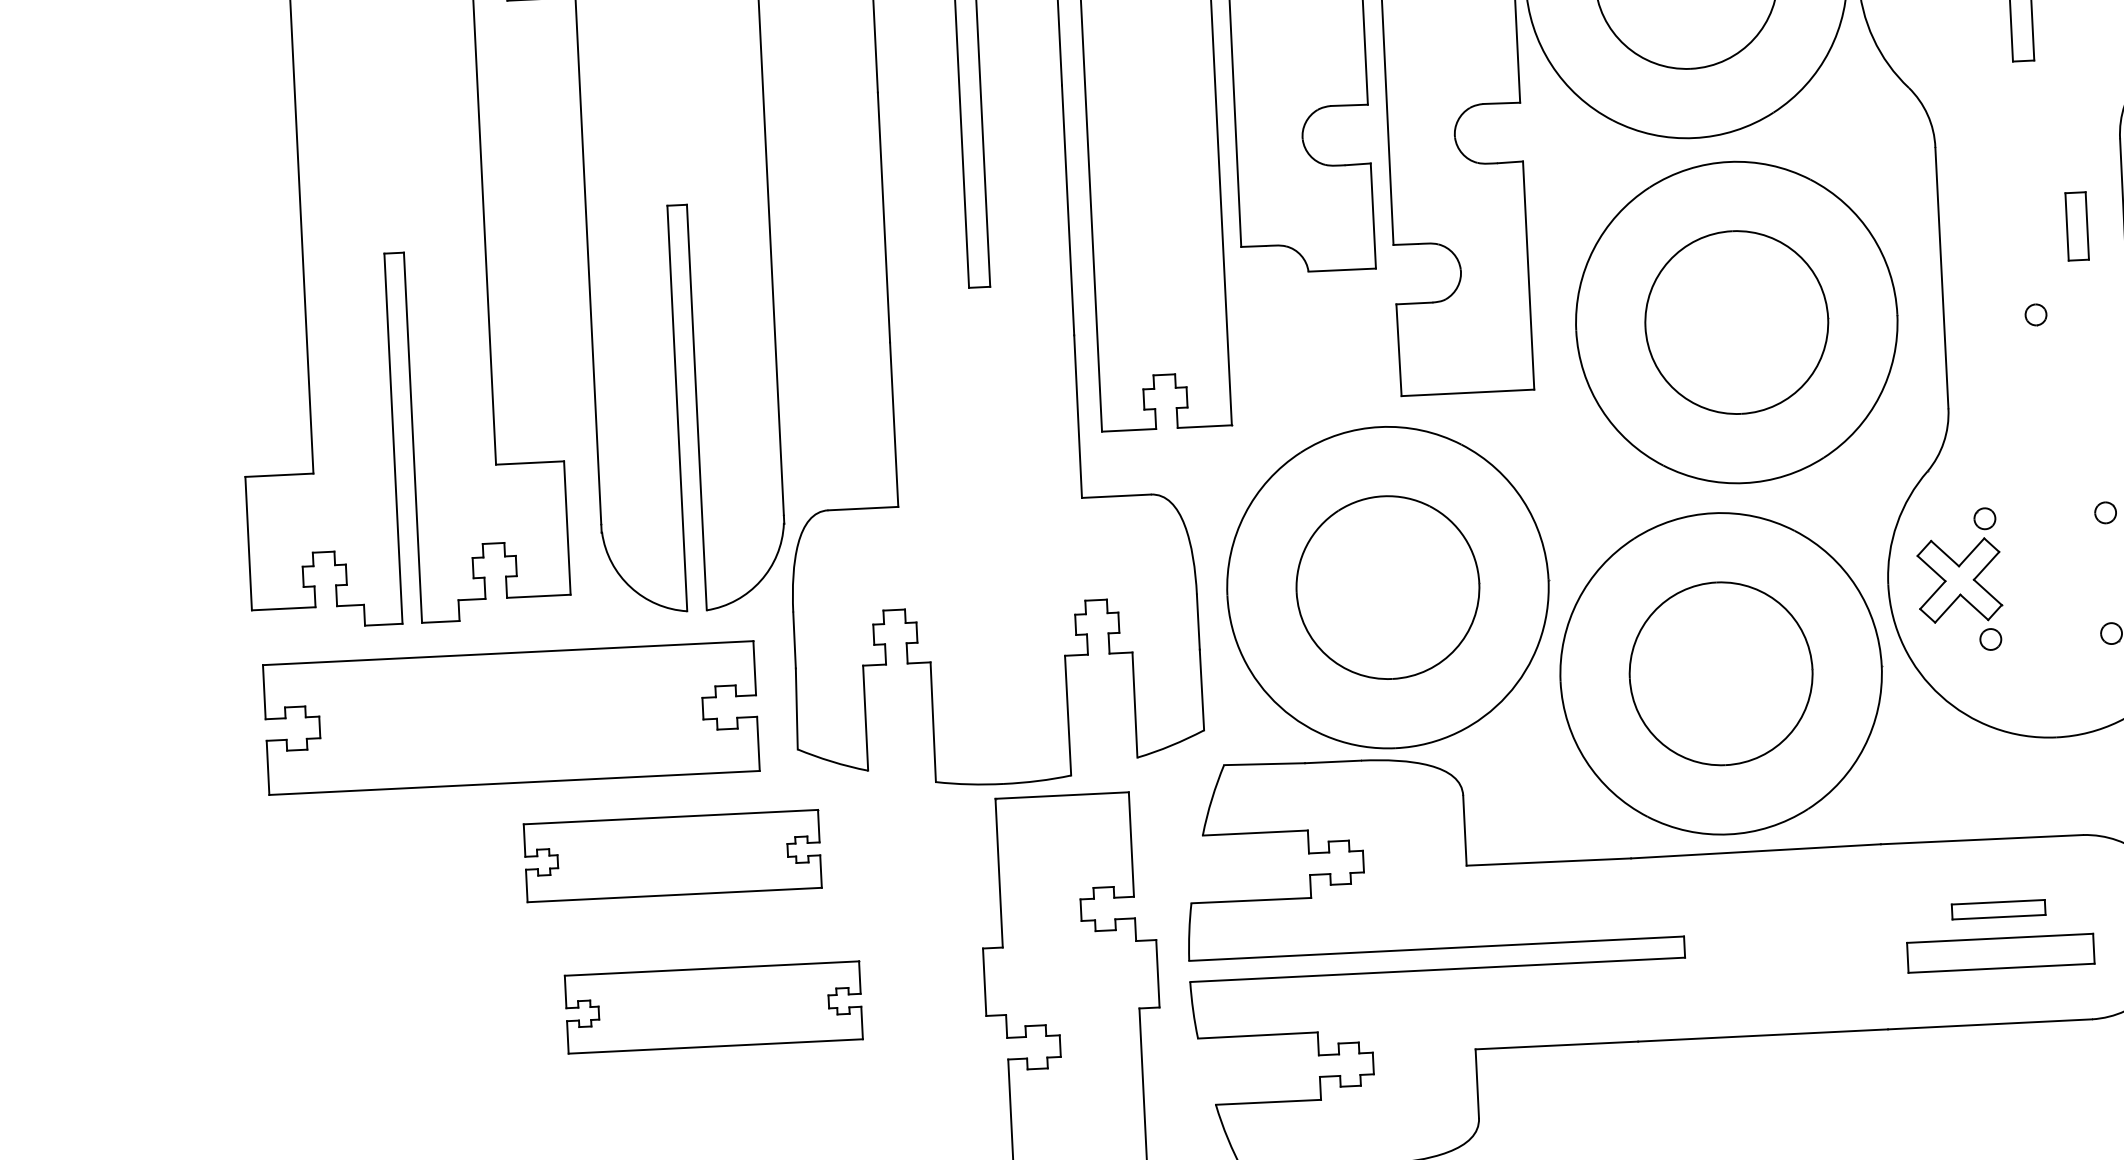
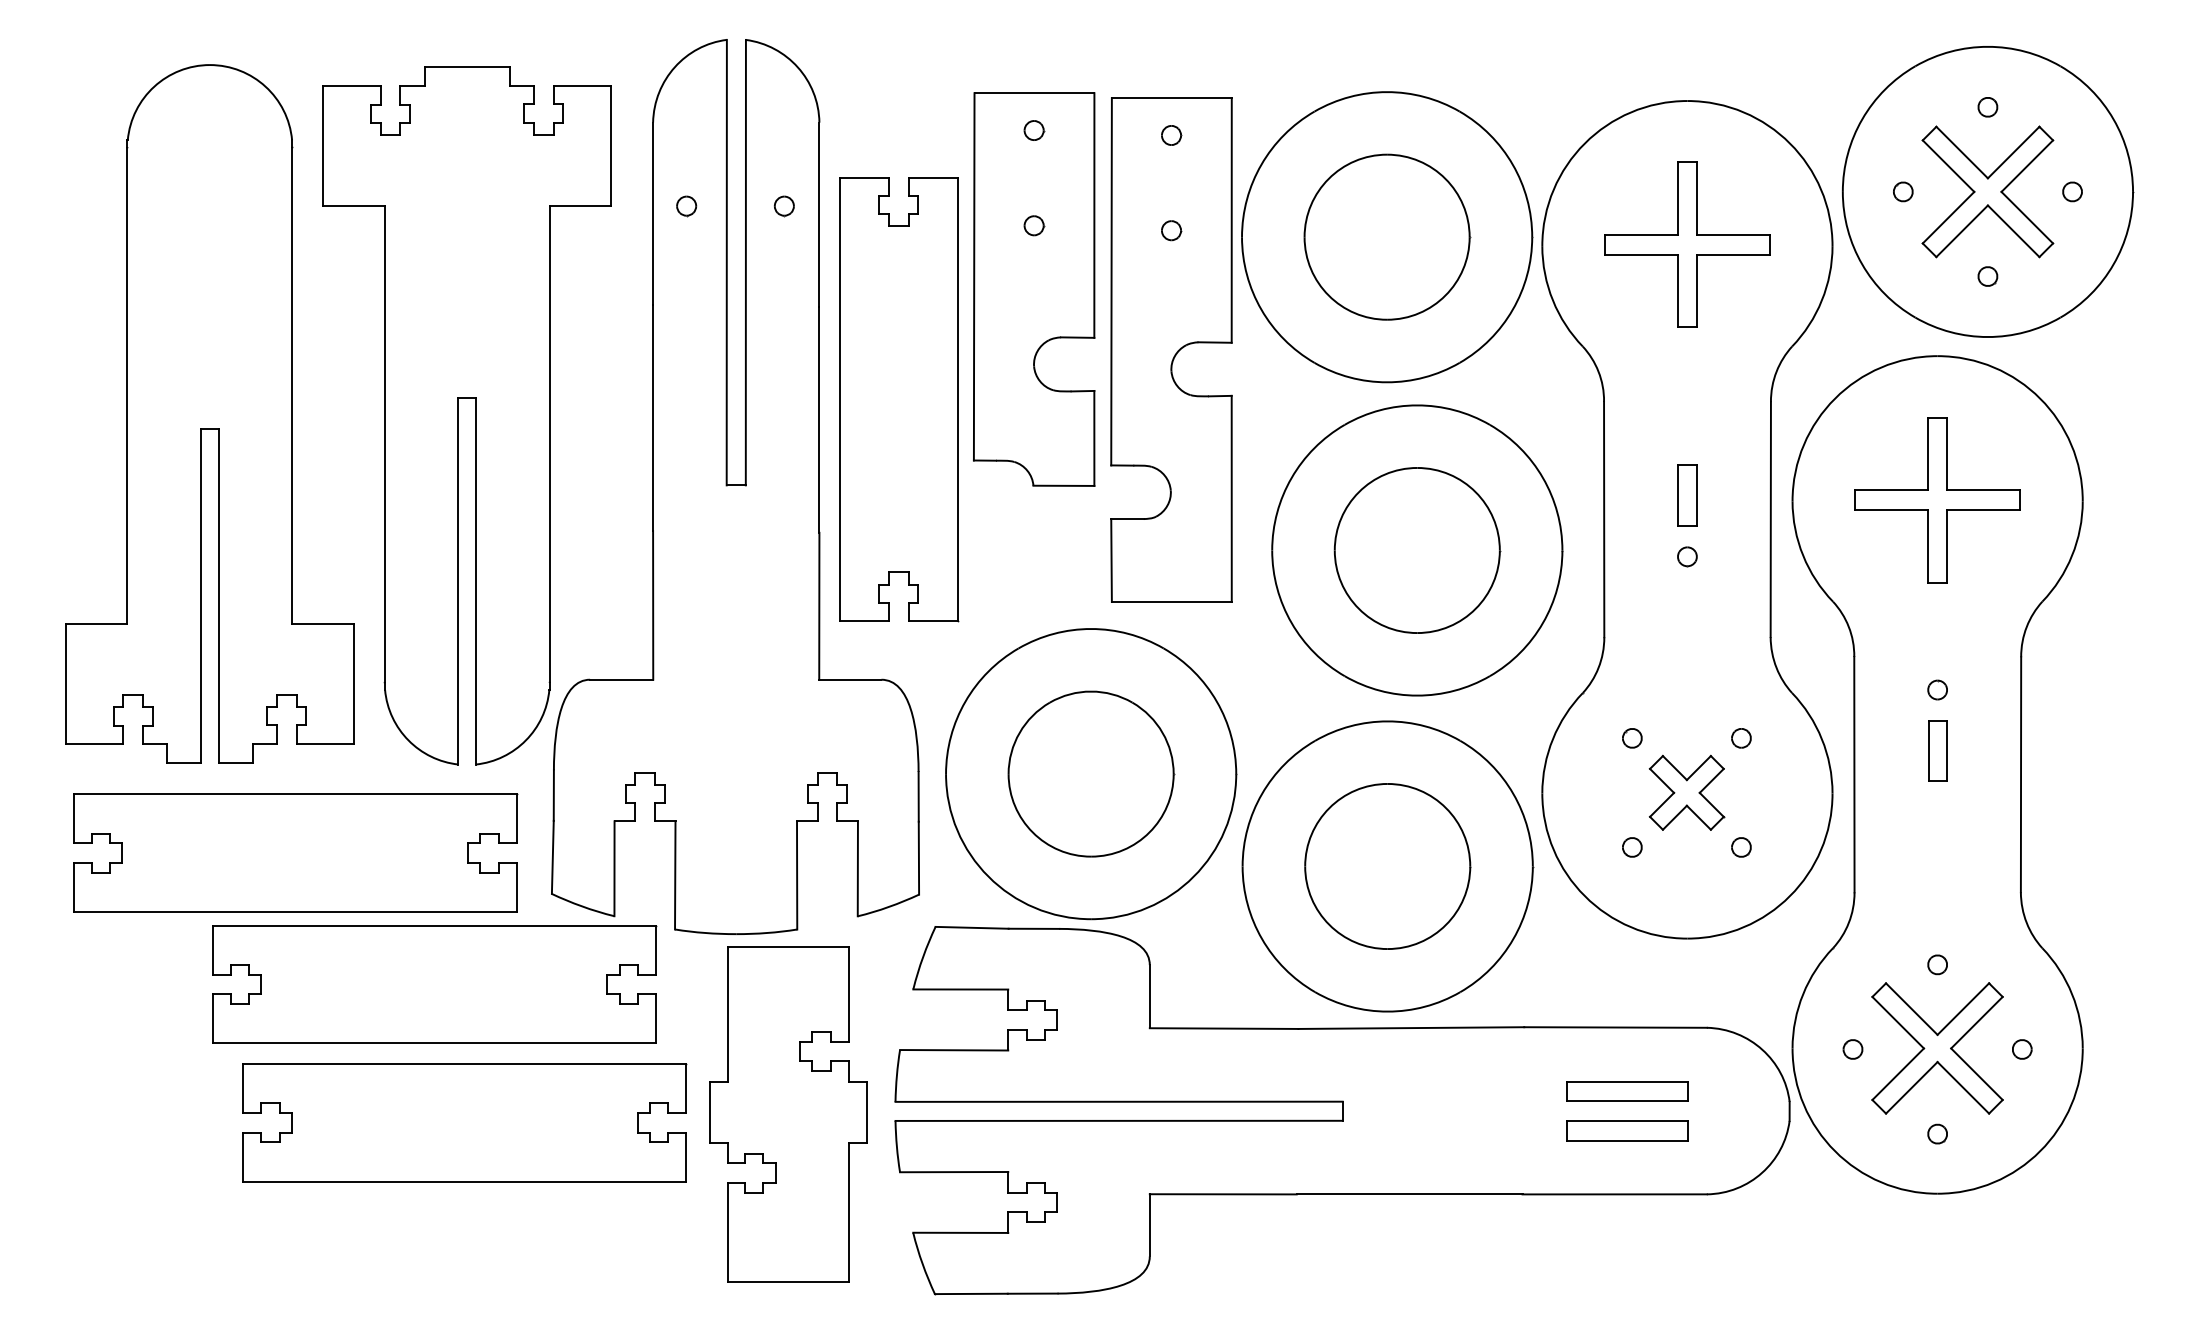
part: (2077, 226) -> (1687, 495), moved
part: (1959, 580) -> (1686, 792), moved
part: (672, 855) -> (434, 984), size x1.67
part: (1998, 909) -> (1627, 1091), size x1.43
part: (2000, 952) -> (1627, 1130), size x0.71
part: (713, 1007) -> (464, 1122), size x1.67

